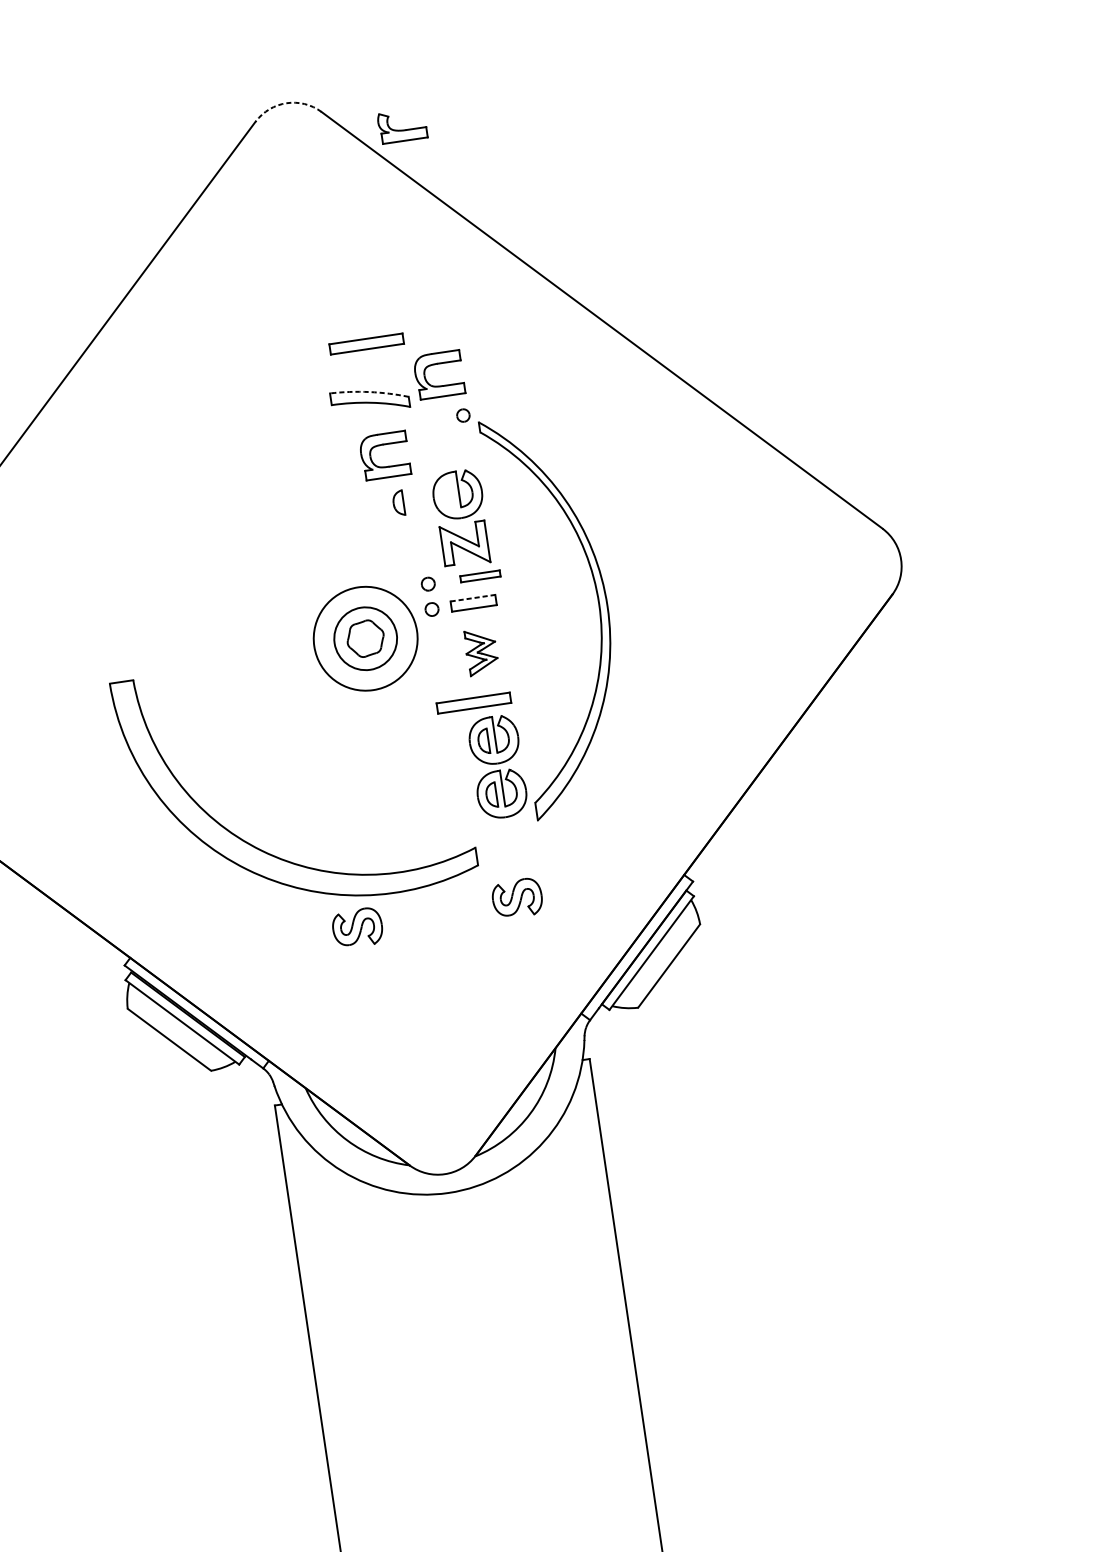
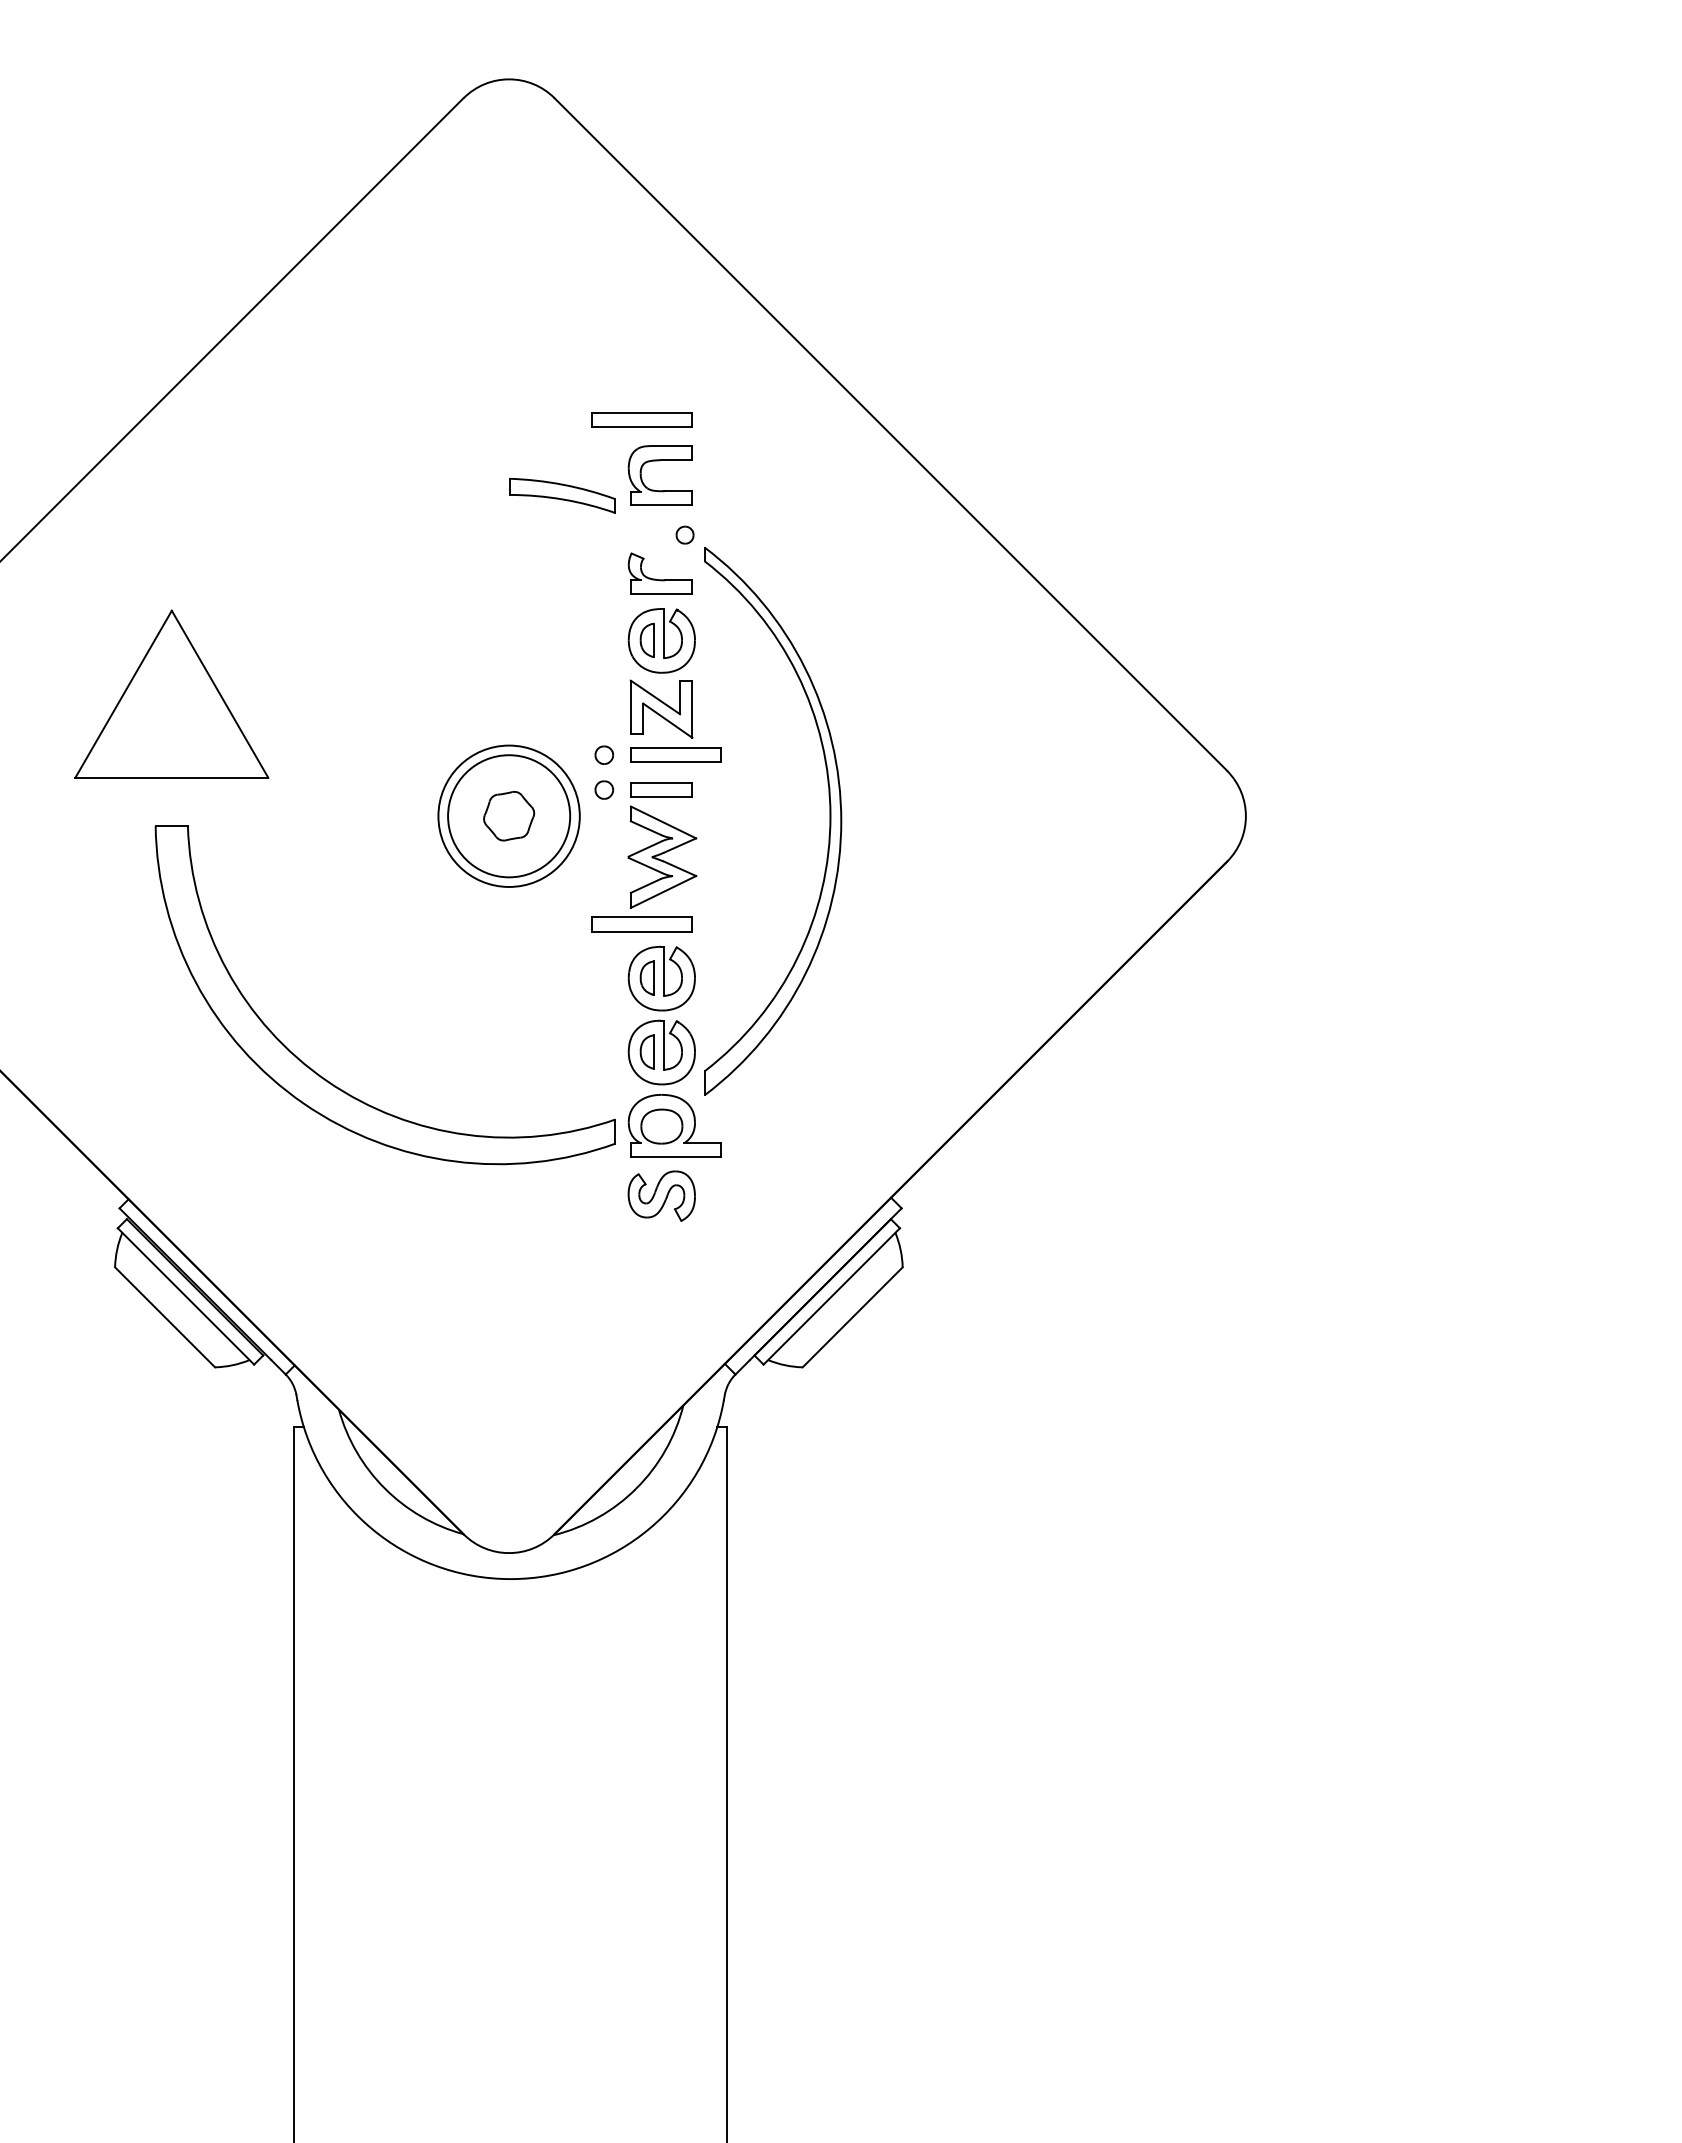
arc: (286, 103) -> (509, 79), dashed -> solid
part: (401, 125) -> (659, 573), moved
part: (366, 344) -> (641, 419), moved
arc: (369, 391) -> (563, 484), dashed -> solid
part: (382, 445) -> (570, 559), removed
part: (397, 502) -> (646, 639), moved
part: (479, 576) -> (675, 754), size x1.67
part: (107, 585) -> (171, 693), added
line: (472, 597) -> (661, 782), dashed -> solid
circle: (365, 638) -> (509, 816), size x1.43
part: (481, 651) -> (662, 856), size x1.67
part: (519, 845) -> (674, 1125), added
part: (357, 927) -> (440, 1203), removed

